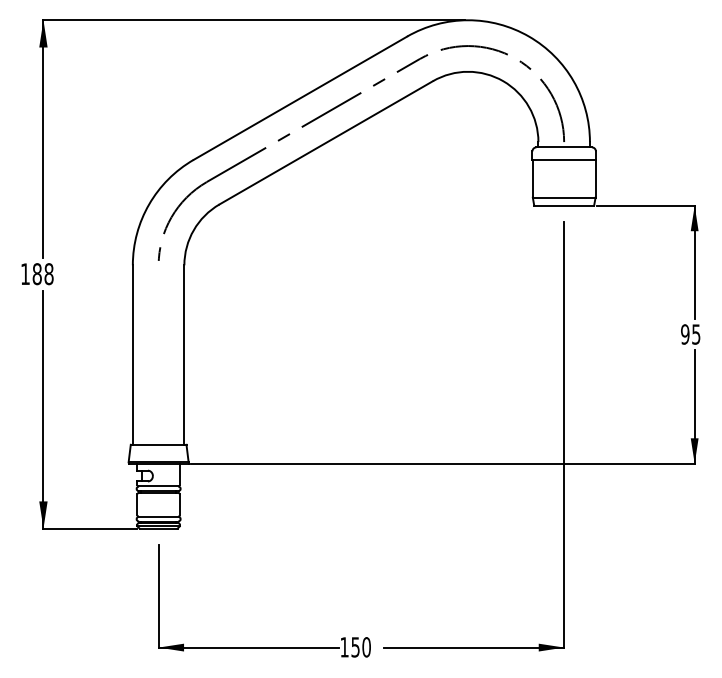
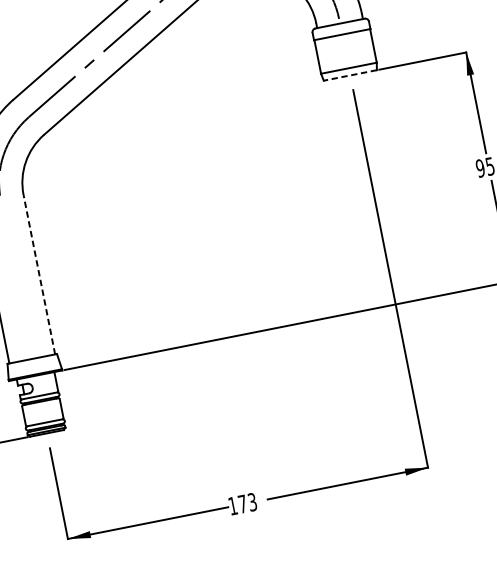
line: (564, 205) -> (350, 75), solid -> dashed
line: (184, 355) -> (39, 275), solid -> dashed
text: (360, 647) -> (247, 503), 150 -> 173

